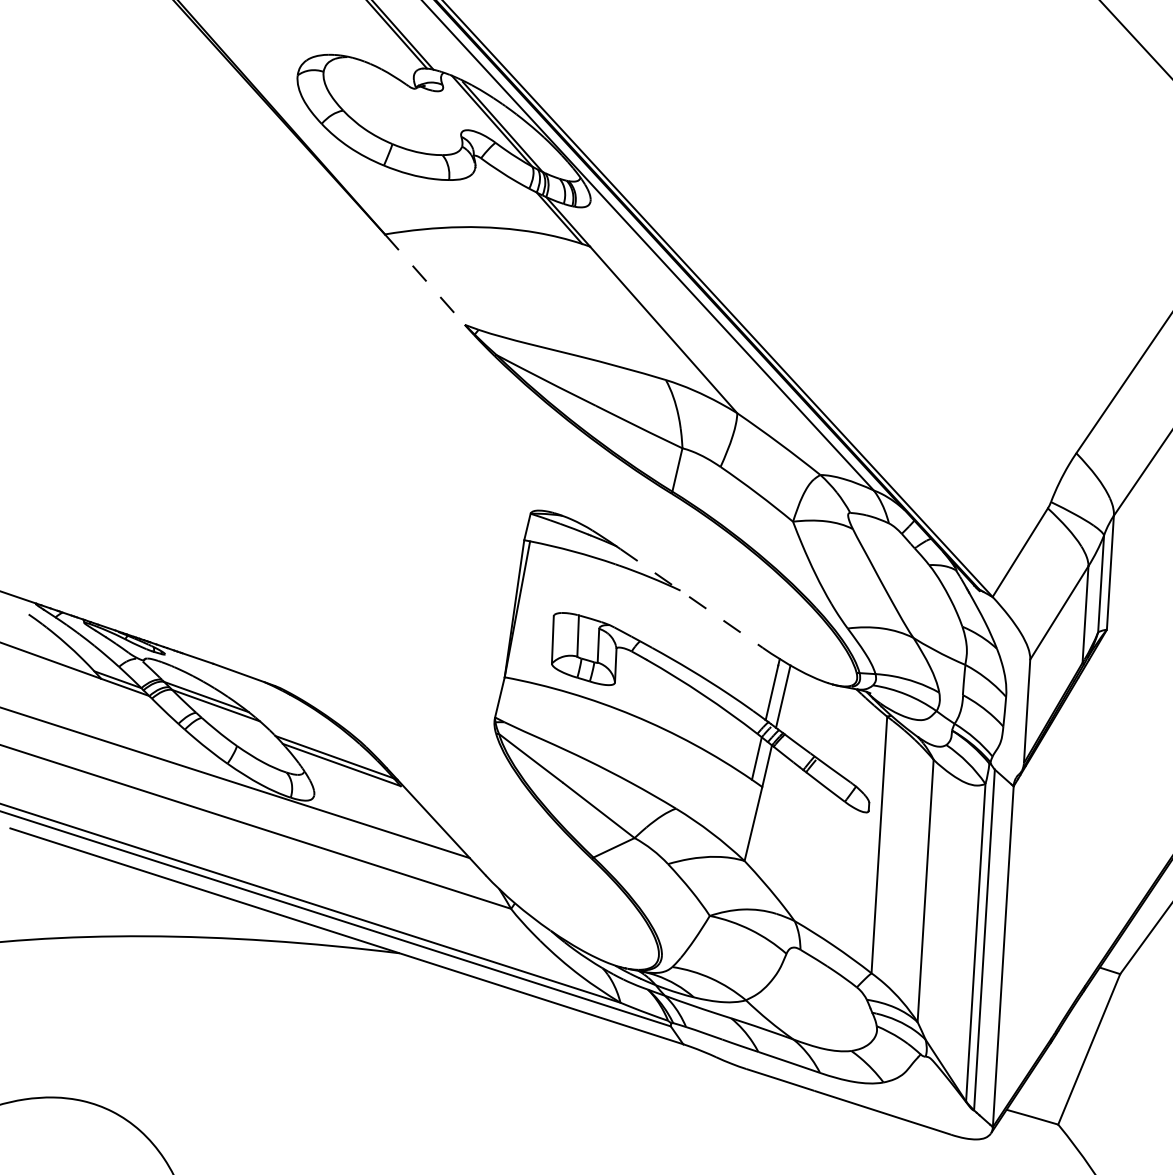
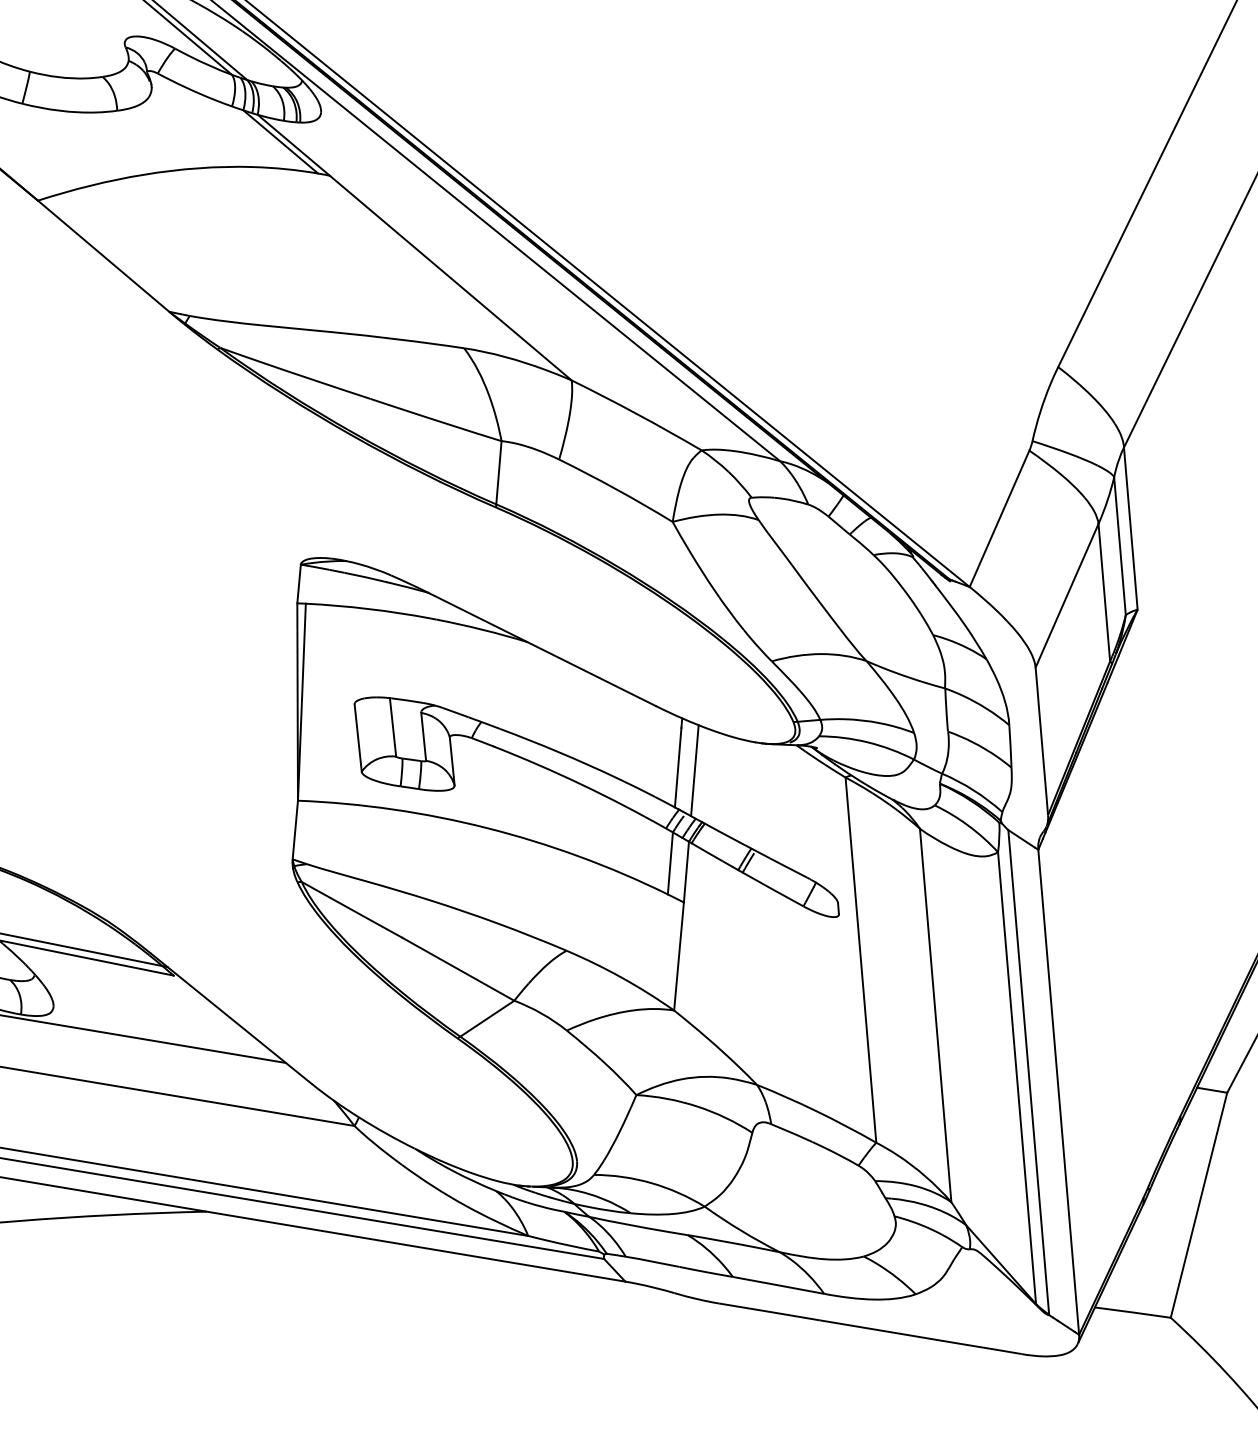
line: (425, 280) -> (104, 257), dashed -> solid
line: (691, 598) -> (545, 651), dashed -> solid

